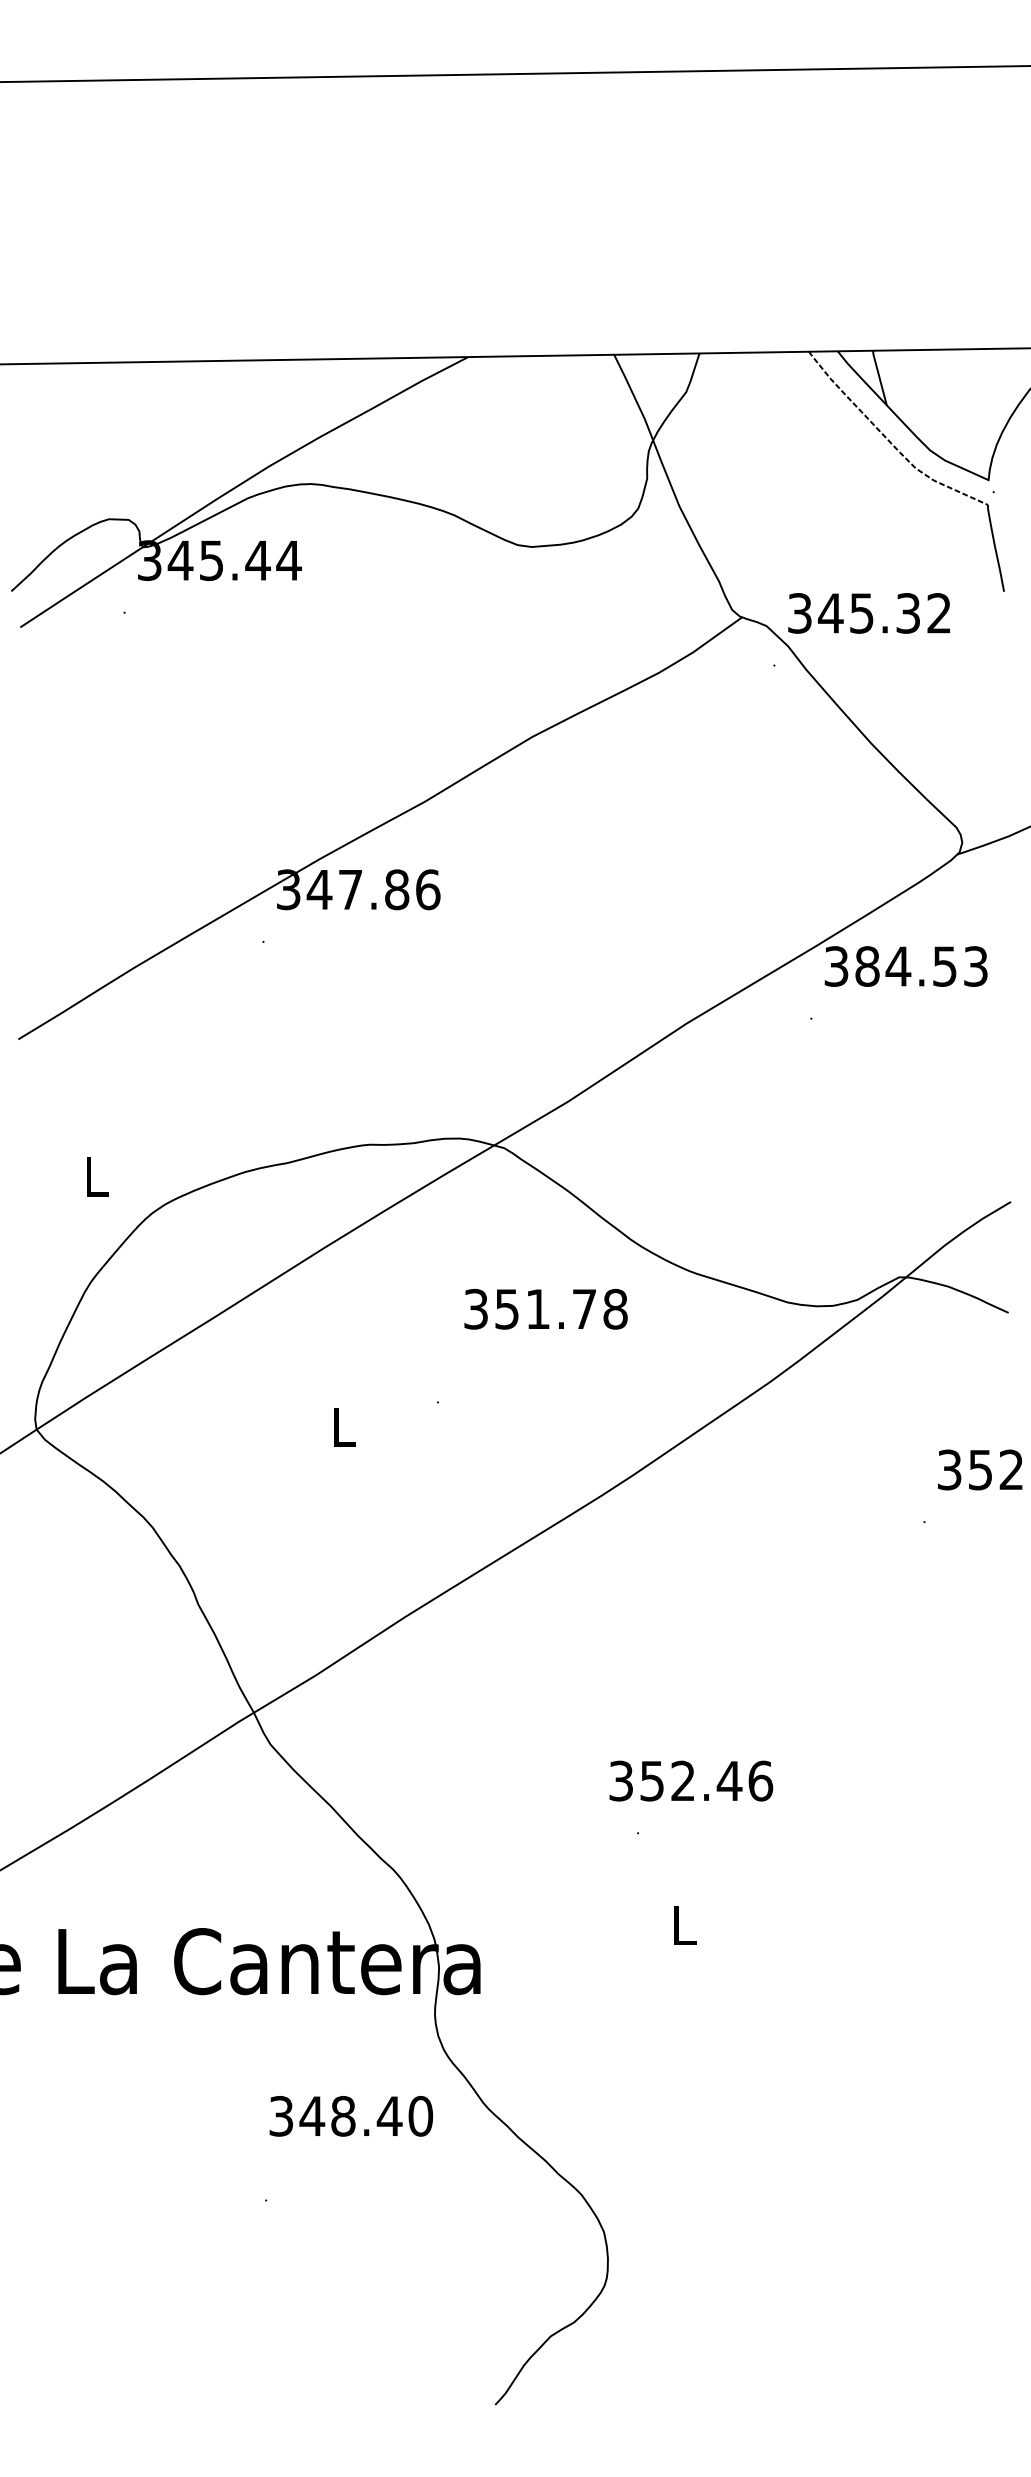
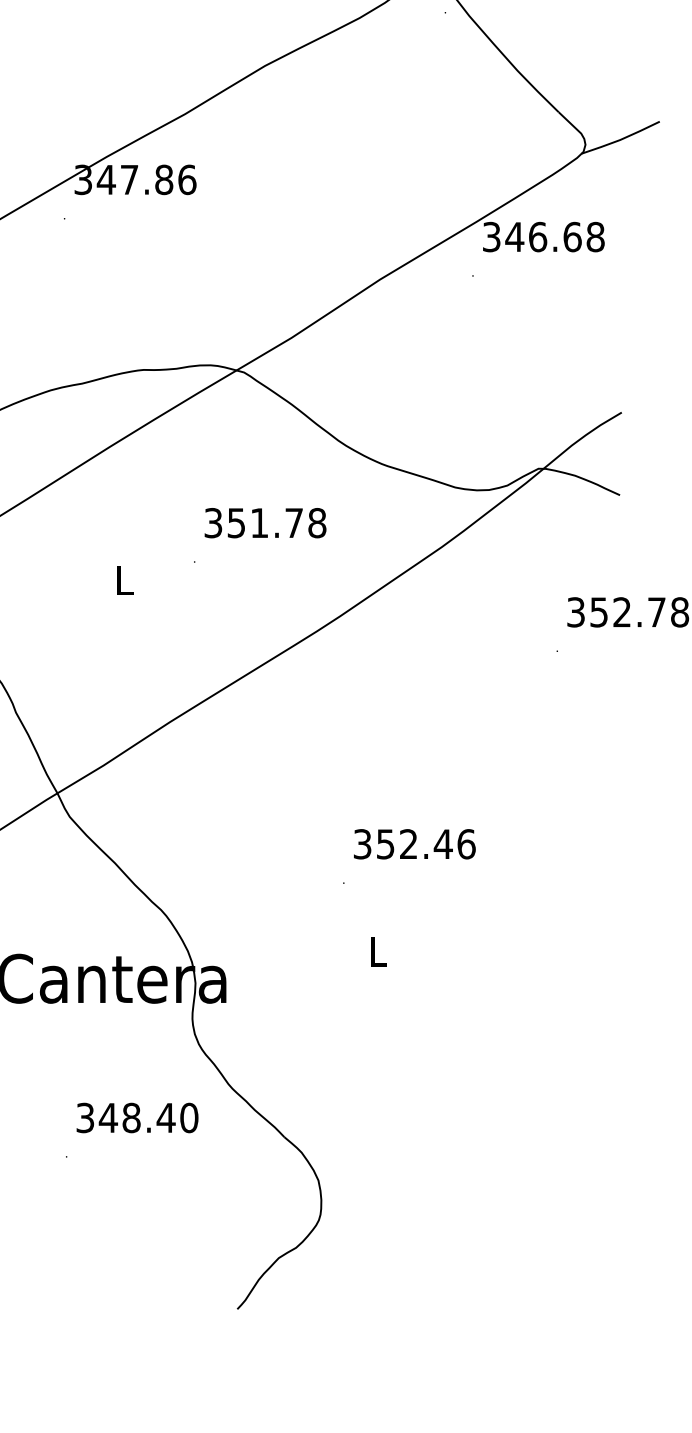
text: (921, 966) -> (555, 237), 384.53 -> 346.68
text: (545, 1308) -> (265, 522), moved
text: (691, 1780) -> (414, 843), moved
text: (351, 2116) -> (137, 1118), moved

